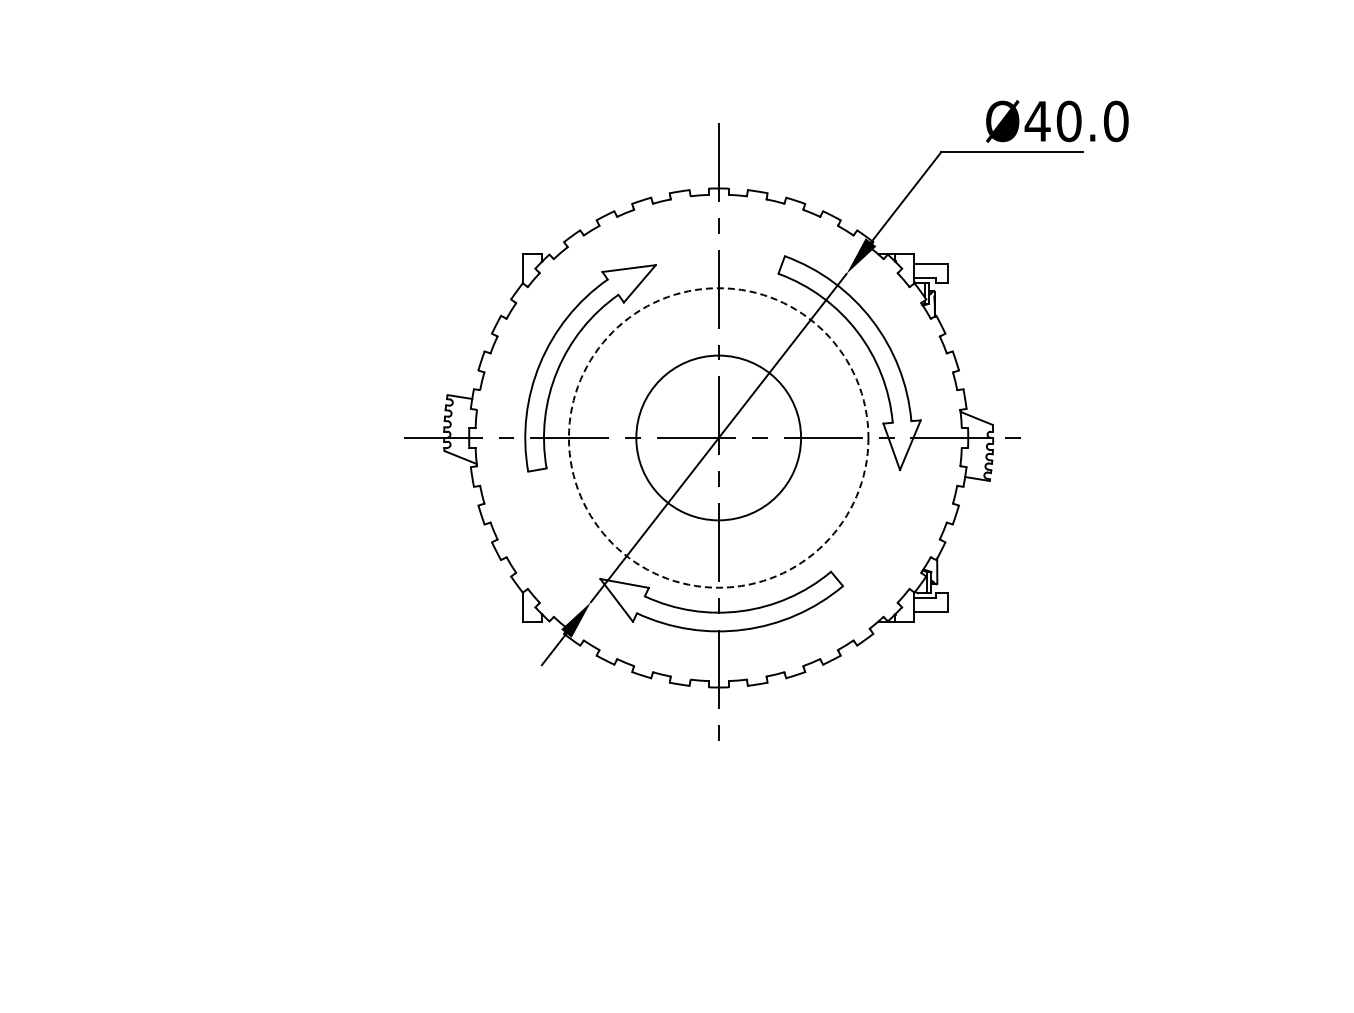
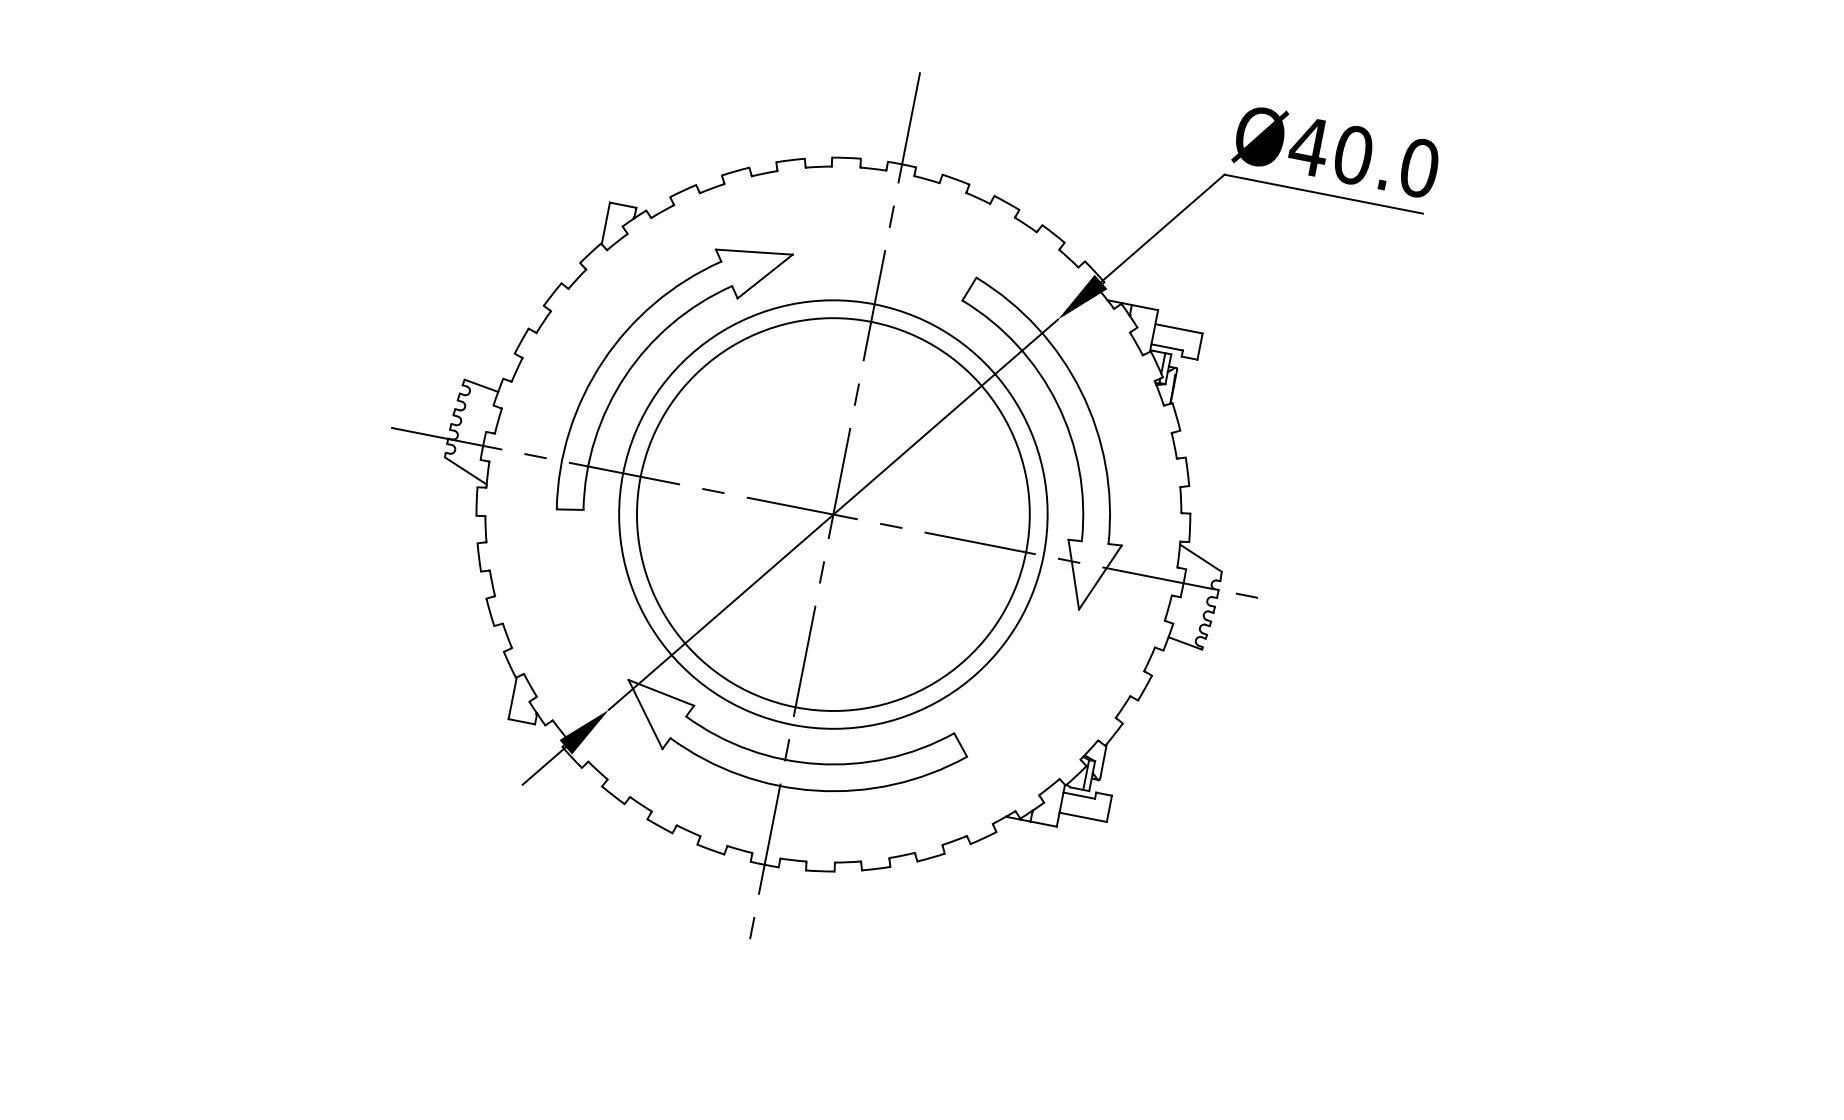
text: (1057, 121) -> (1337, 152), moved
circle: (718, 437) -> (833, 513), dashed -> solid
circle: (718, 437) -> (833, 513), size x1.67

